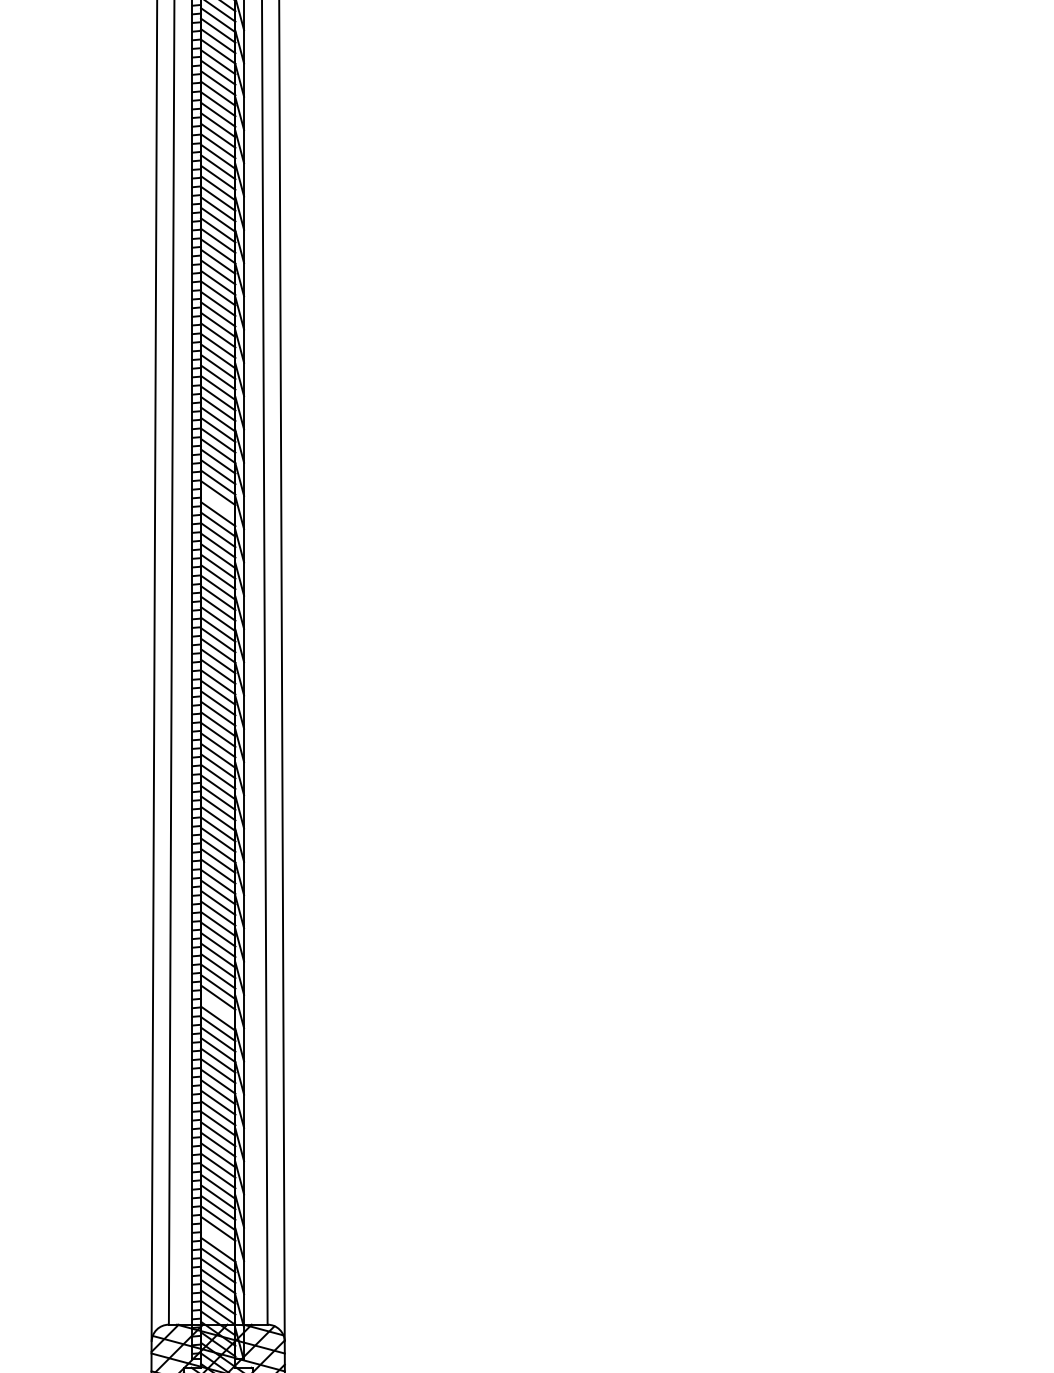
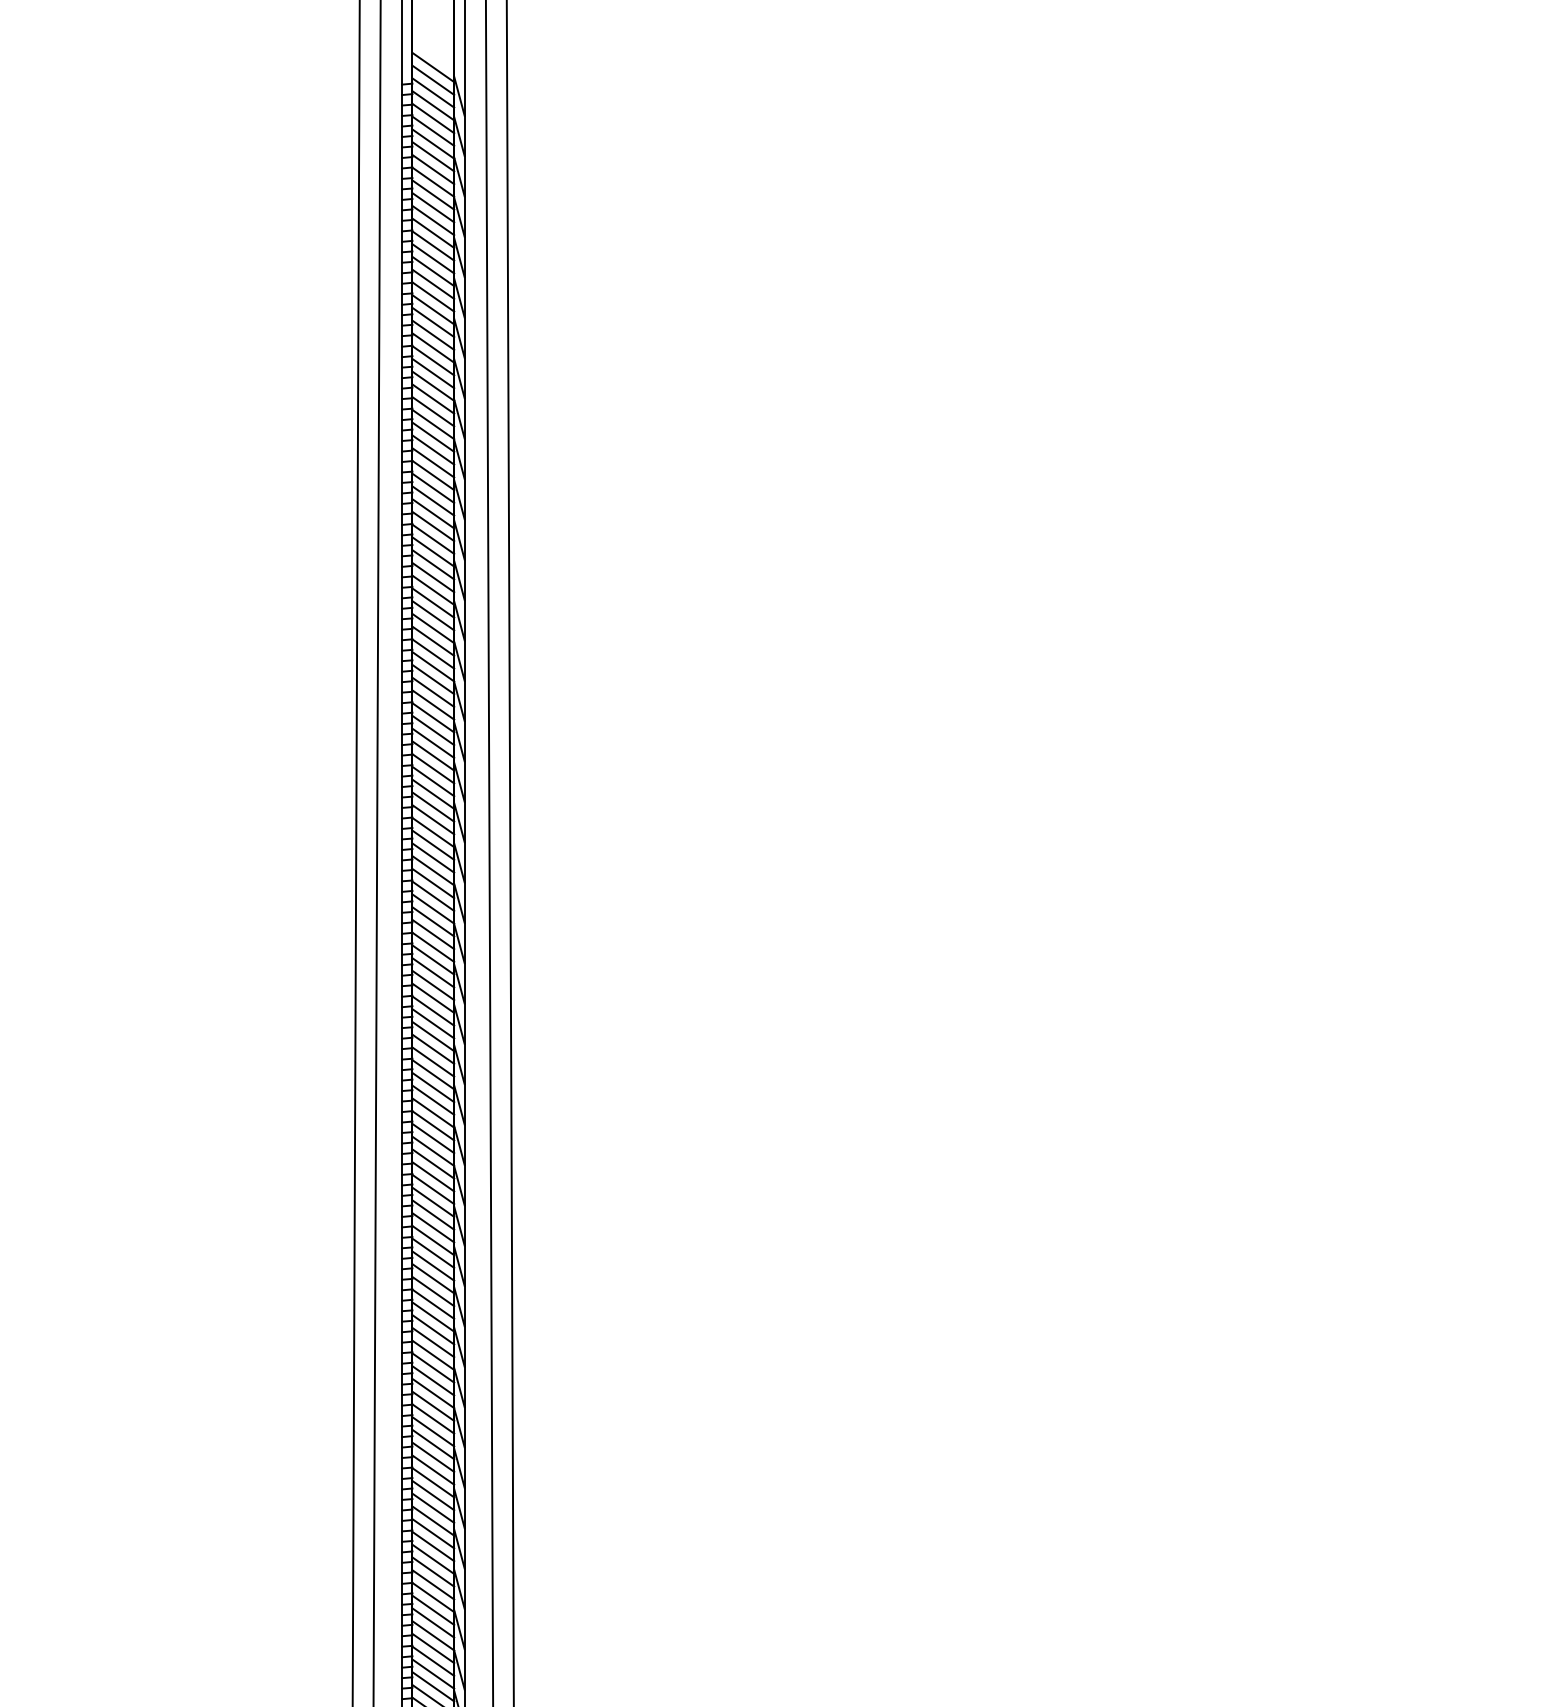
line: (218, 503) -> (433, 730), added
line: (218, 1008) -> (433, 1342), added
line: (218, 1238) -> (433, 1622), added

